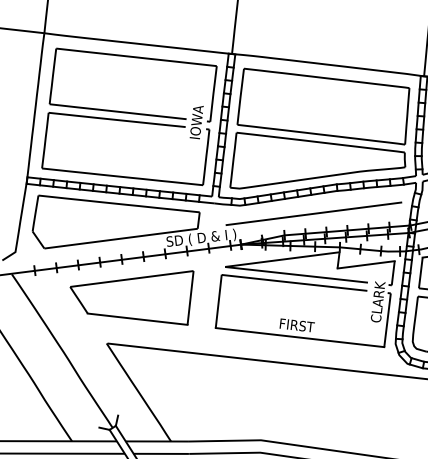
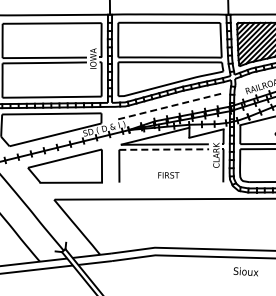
line: (314, 214) -> (171, 106), solid -> dashed
line: (295, 282) -> (164, 149), solid -> dashed
line: (300, 337) -> (171, 182), removed

